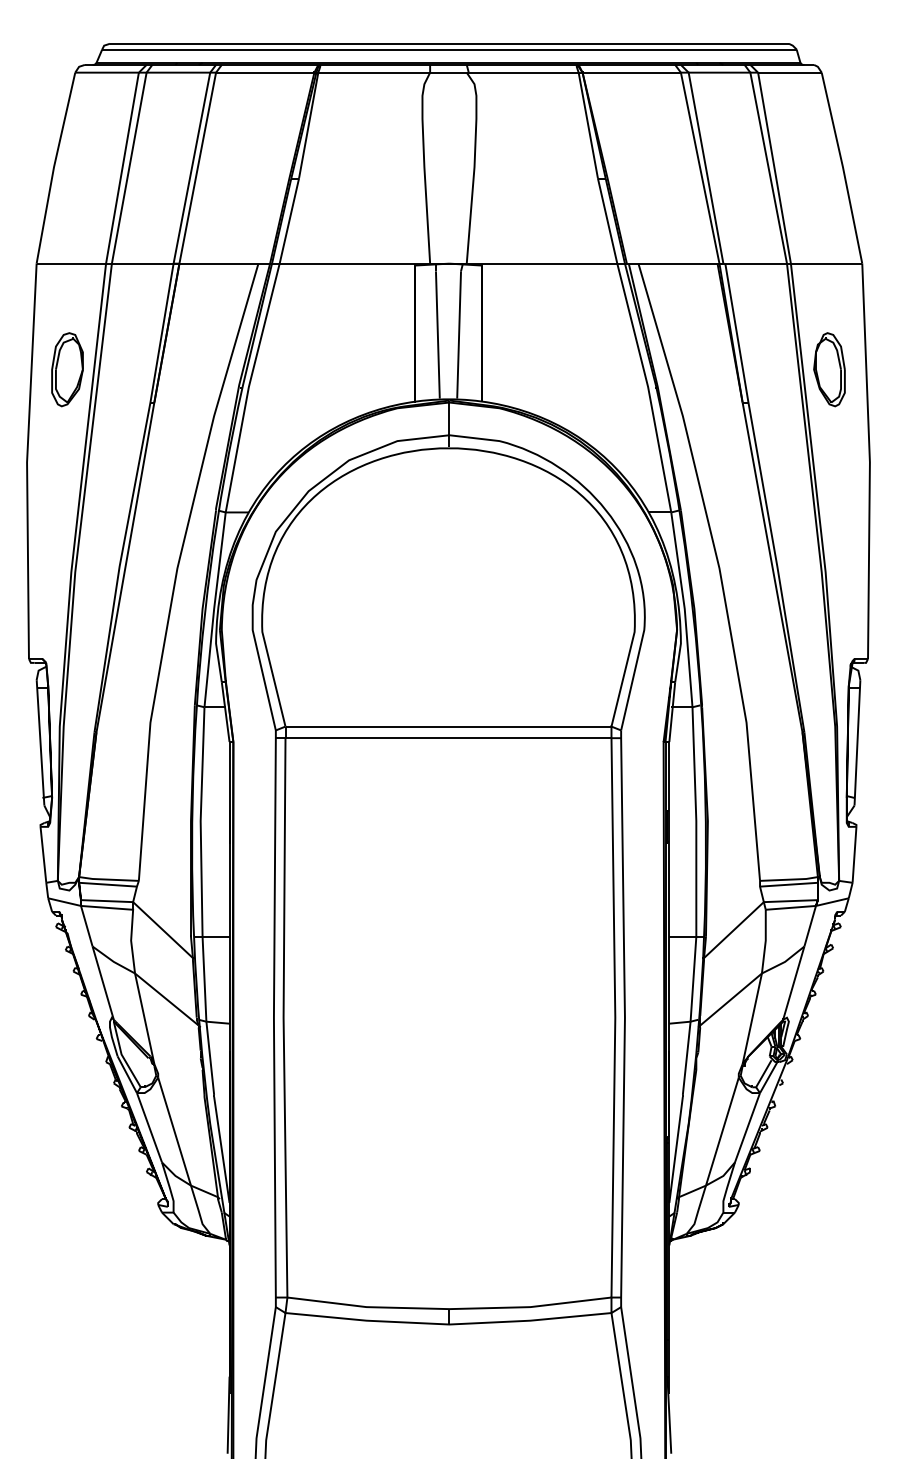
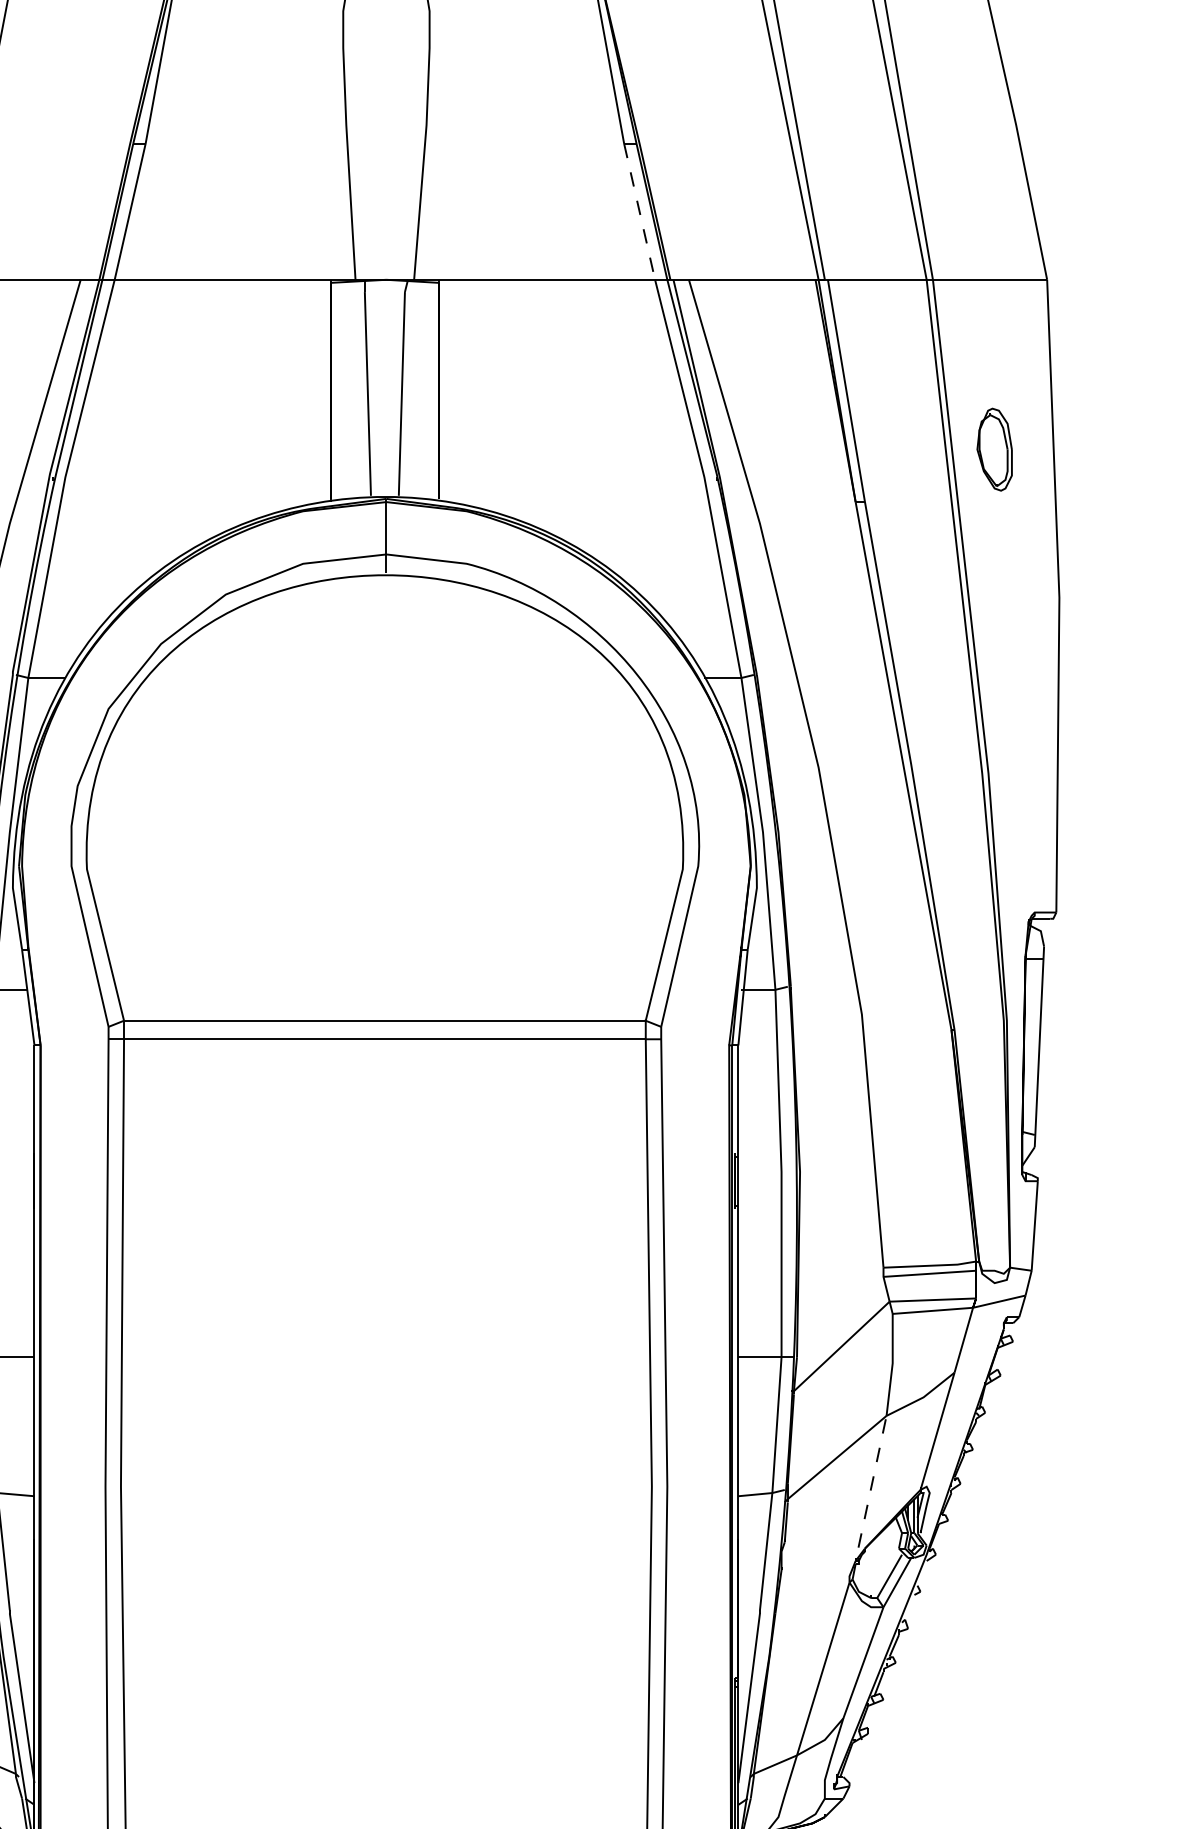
line: (607, 221) -> (639, 212), solid -> dashed
part: (829, 369) -> (994, 449), size x0.7
line: (751, 1024) -> (869, 1497), solid -> dashed

